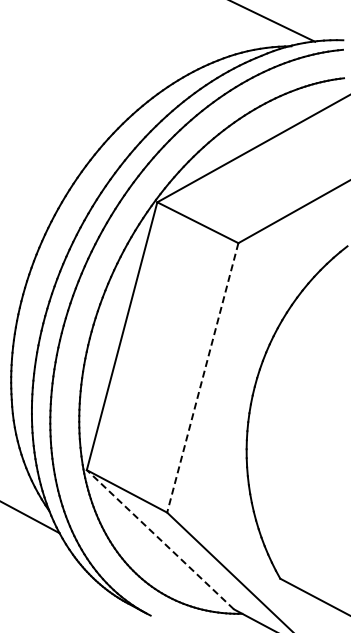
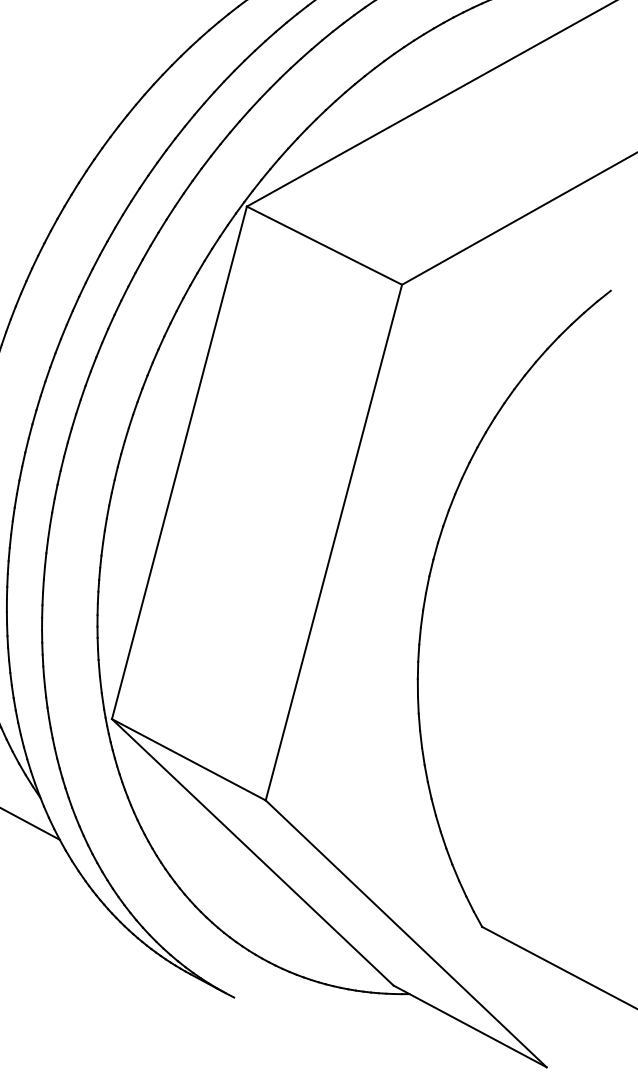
line: (202, 378) -> (333, 543), dashed -> solid
line: (160, 539) -> (252, 851), dashed -> solid

